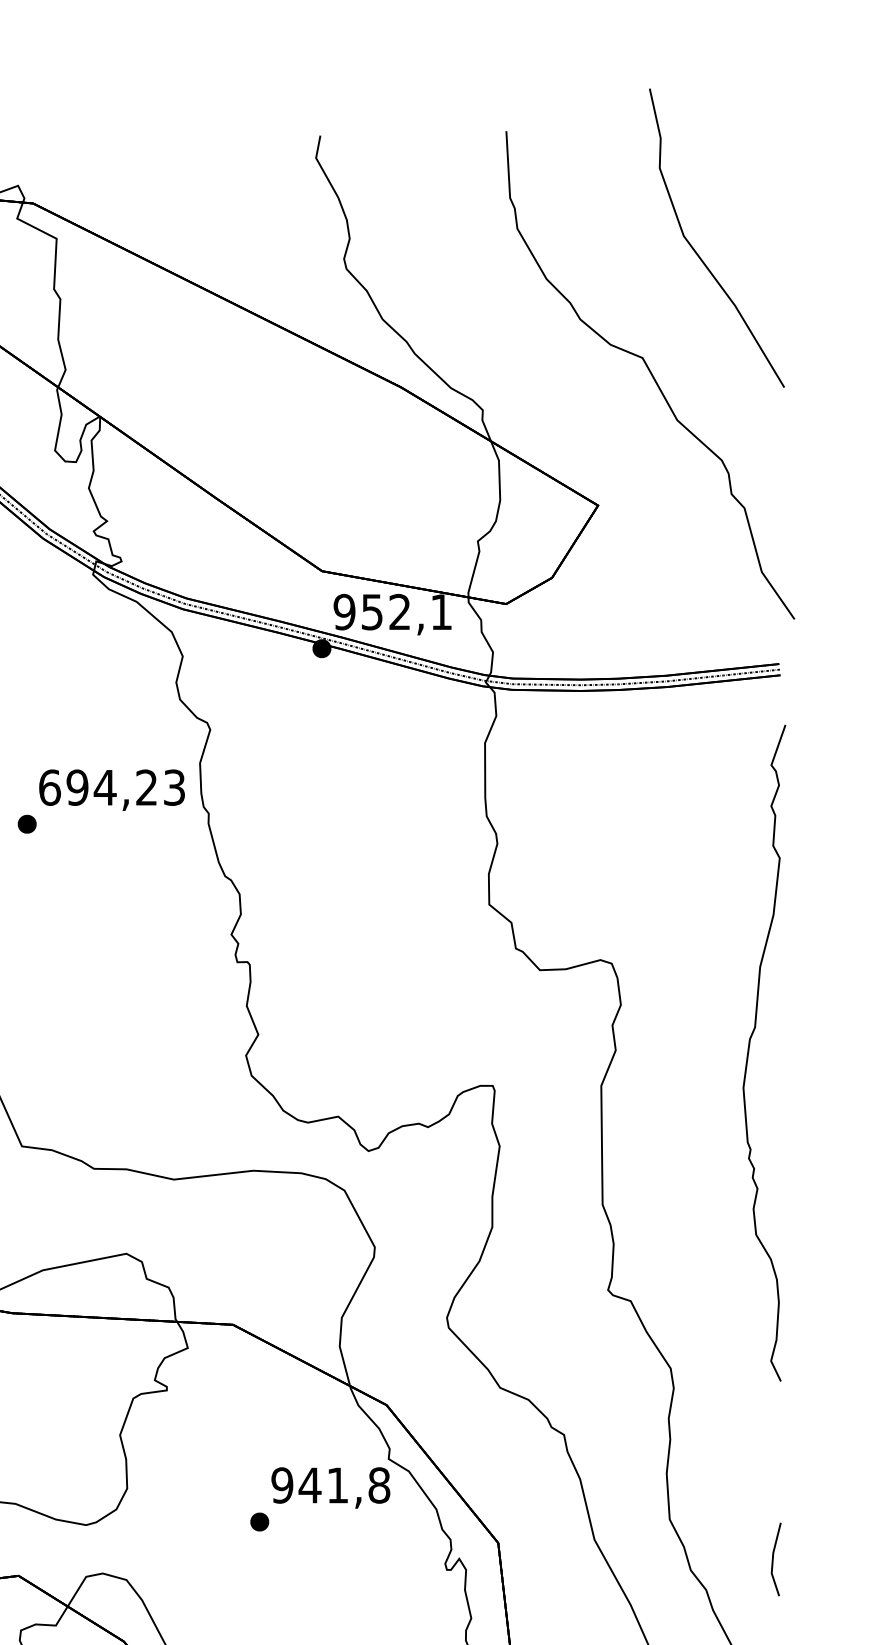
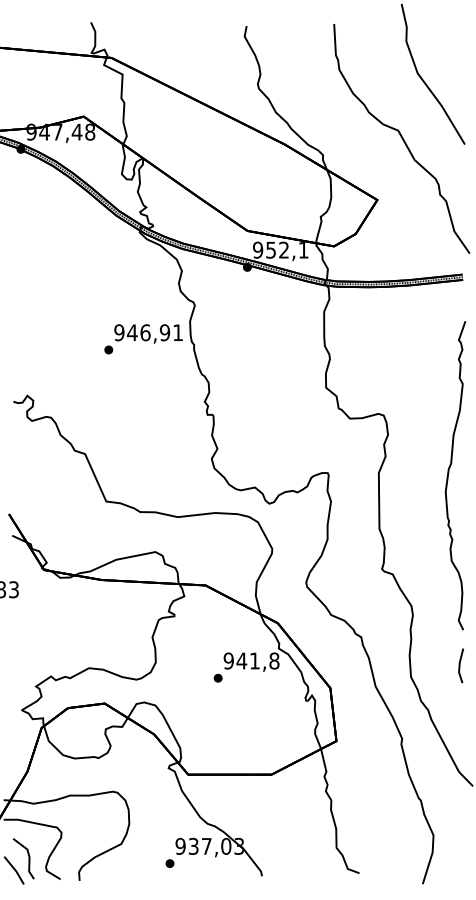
text: (111, 787) -> (148, 332), 694,23 -> 946,91
curve: (751, 1048) -> (449, 473), moved
line: (774, 1558) -> (460, 665), moved

